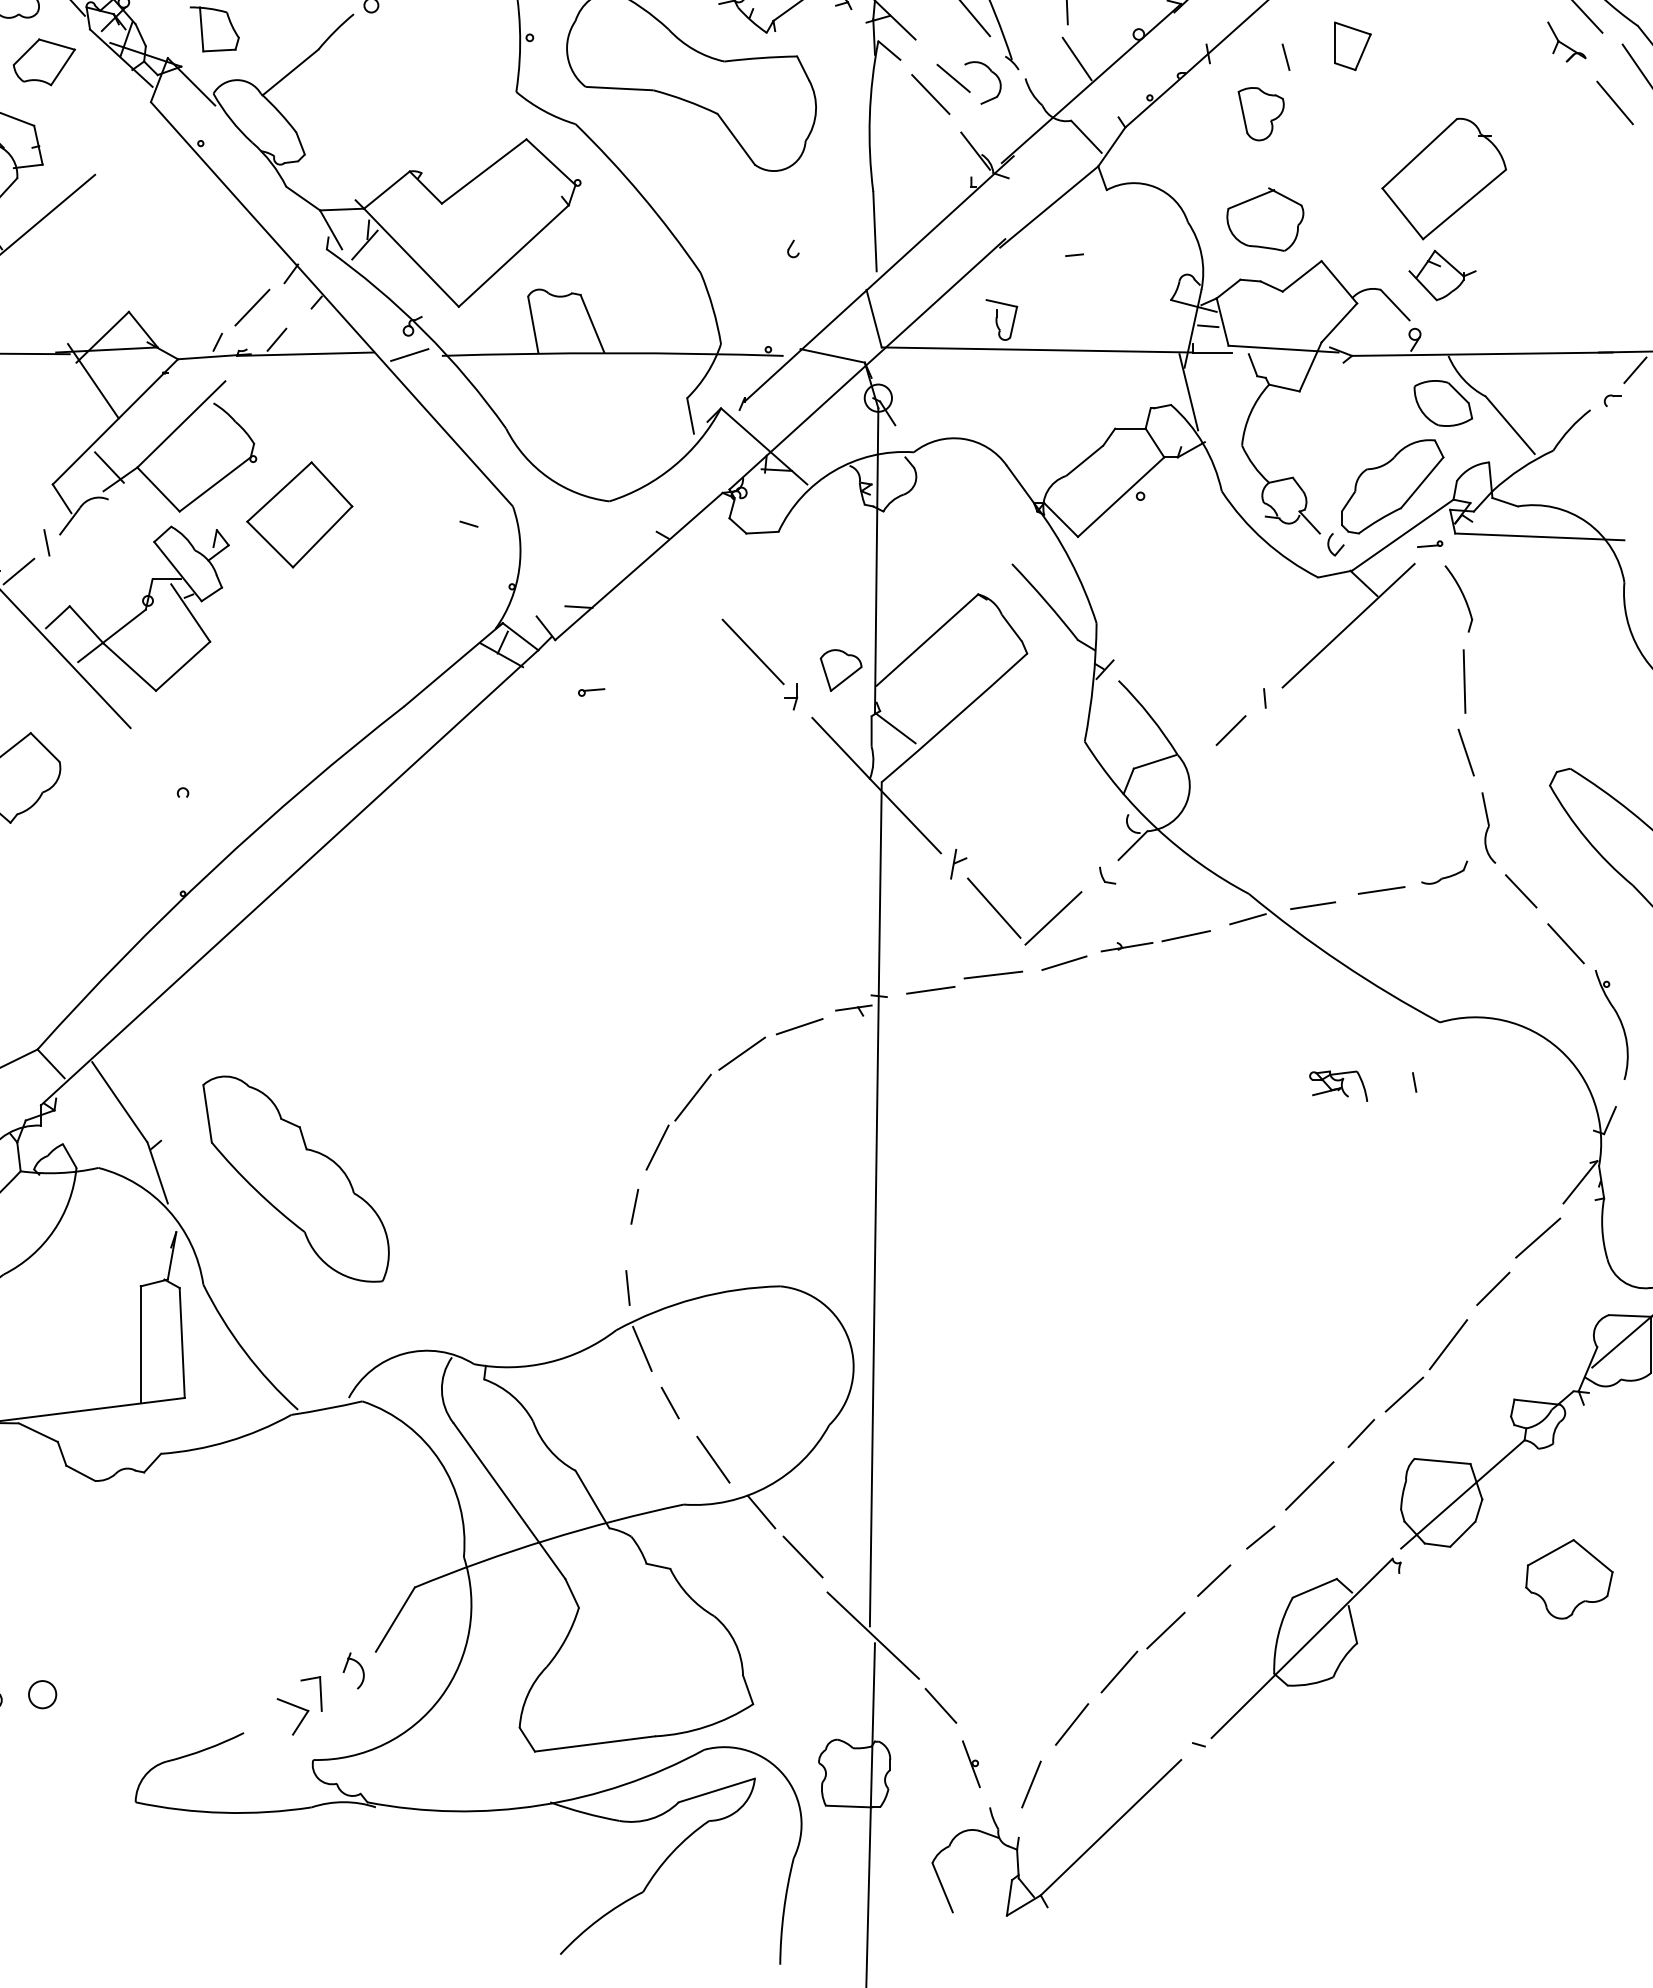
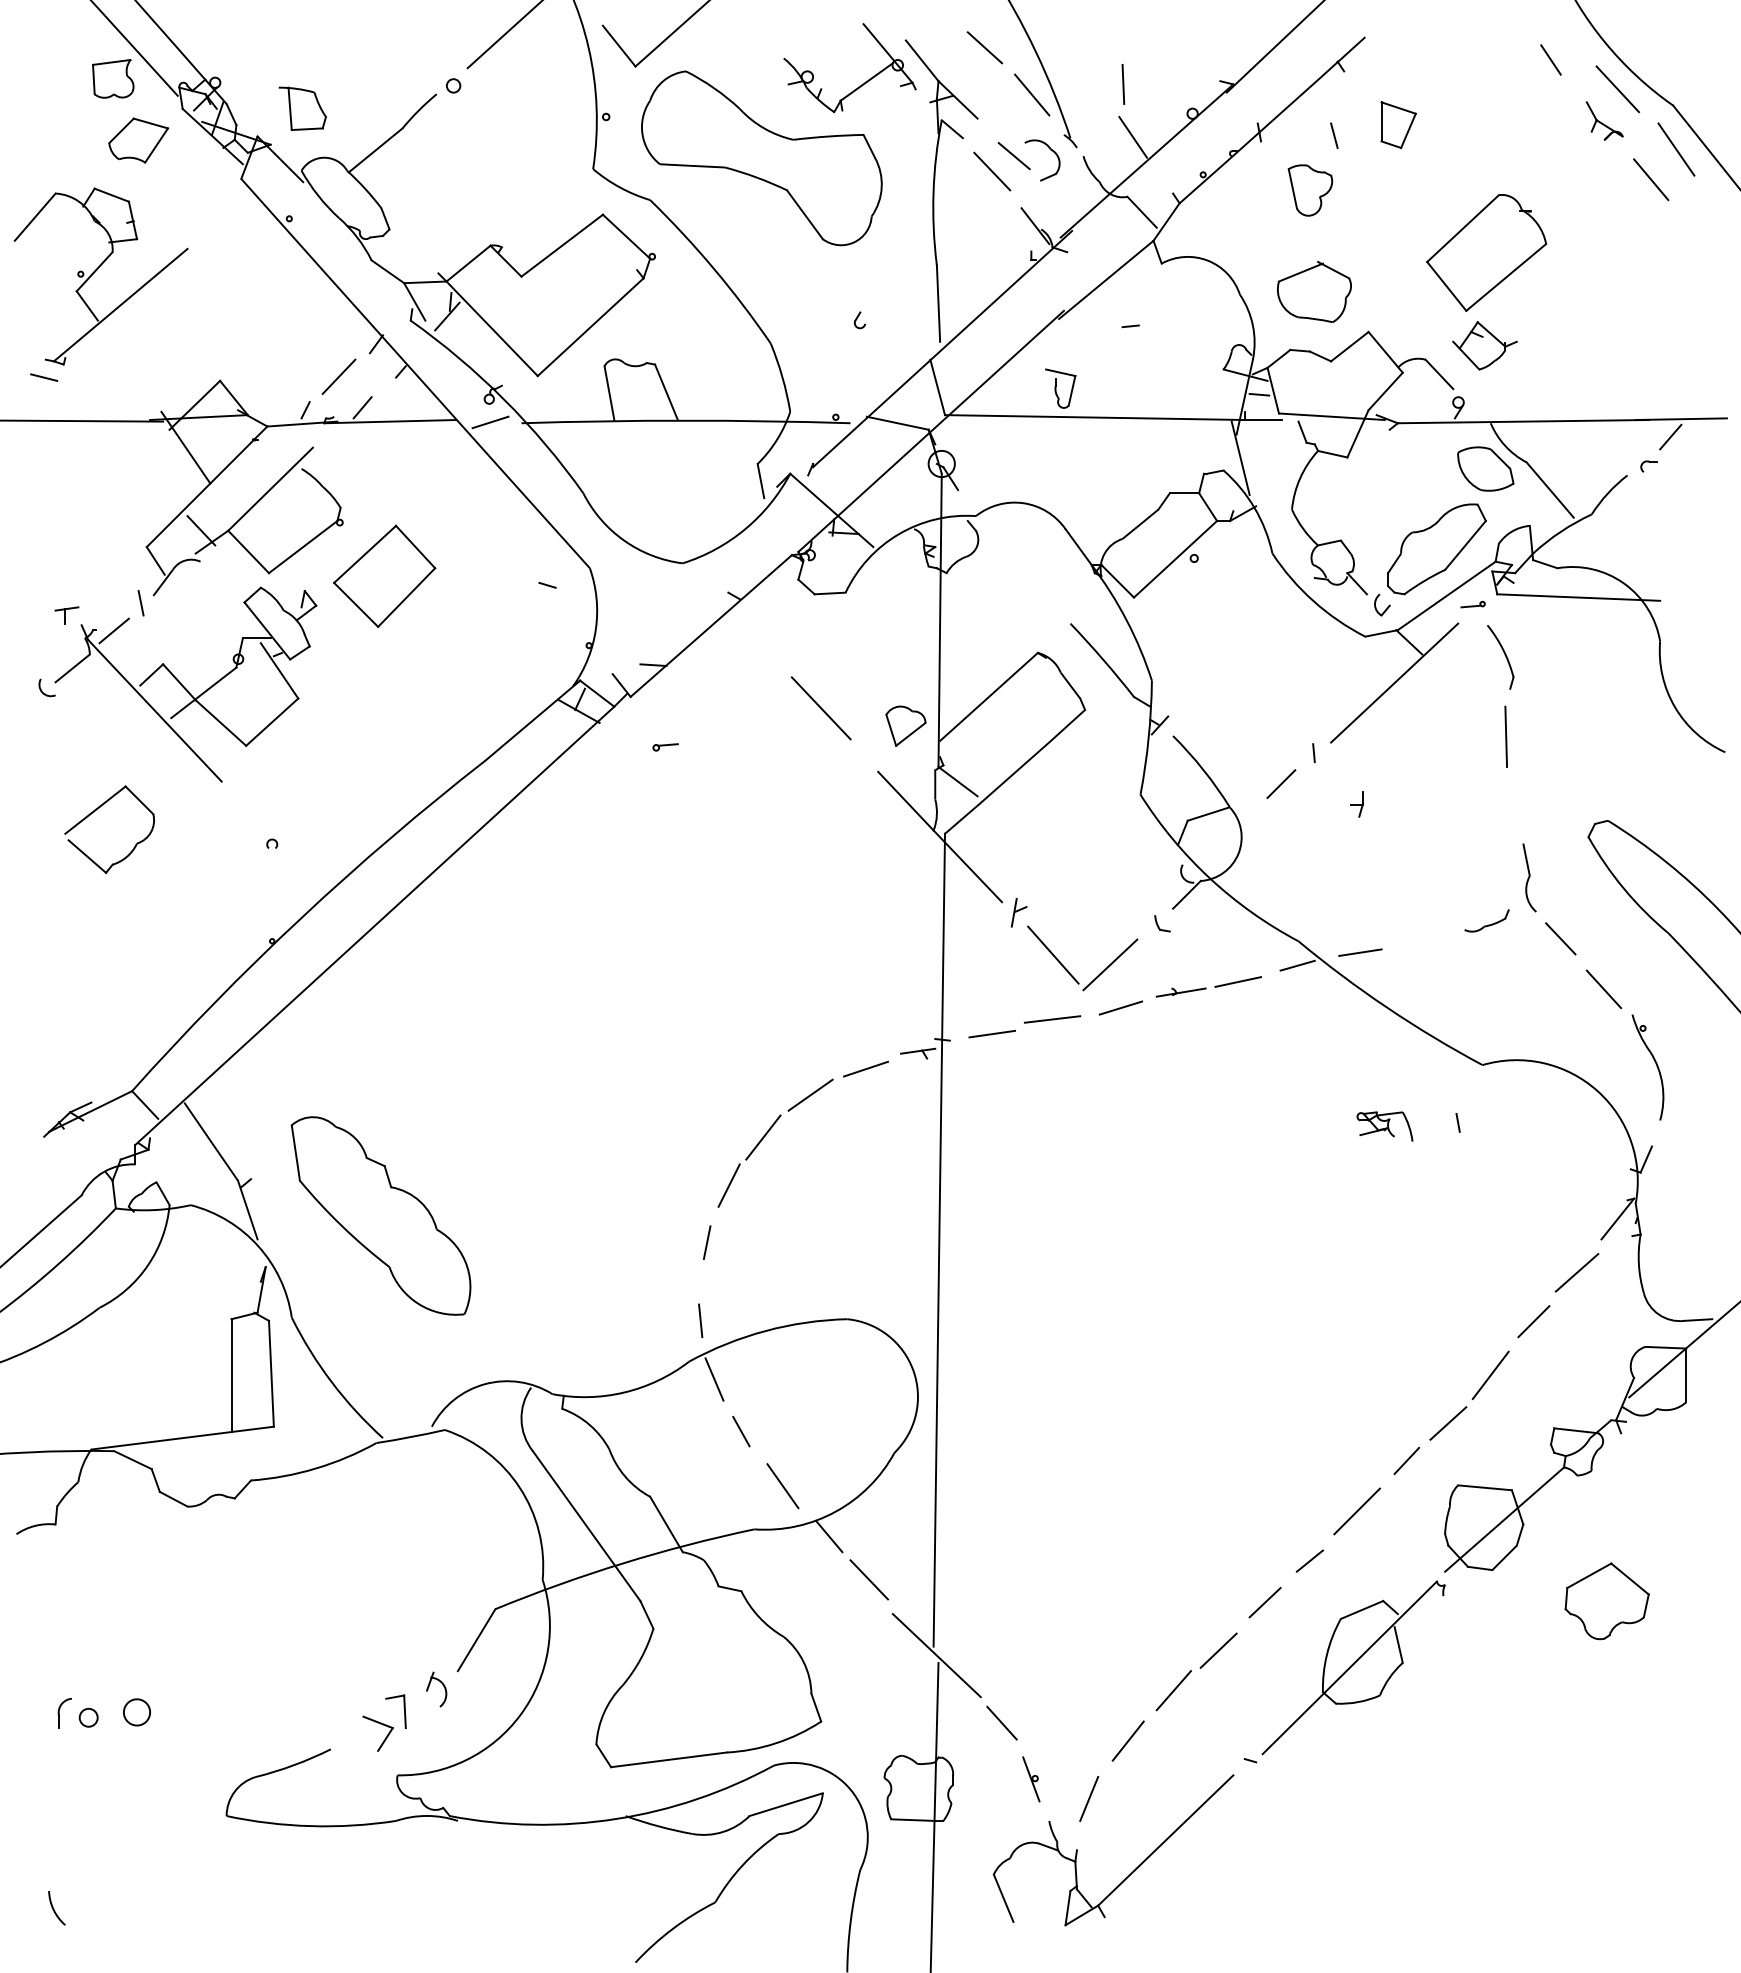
part: (790, 696) -> (1356, 804), moved
line: (1465, 752) -> (1507, 805), removed
line: (1381, 889) -> (1426, 937), removed

